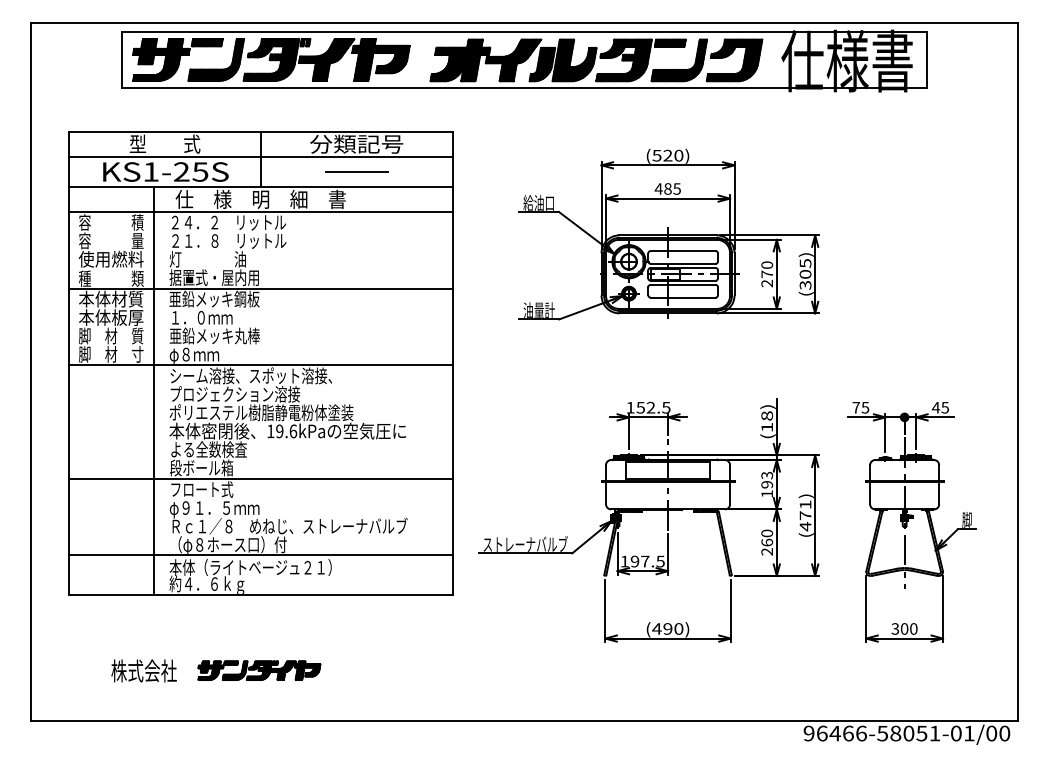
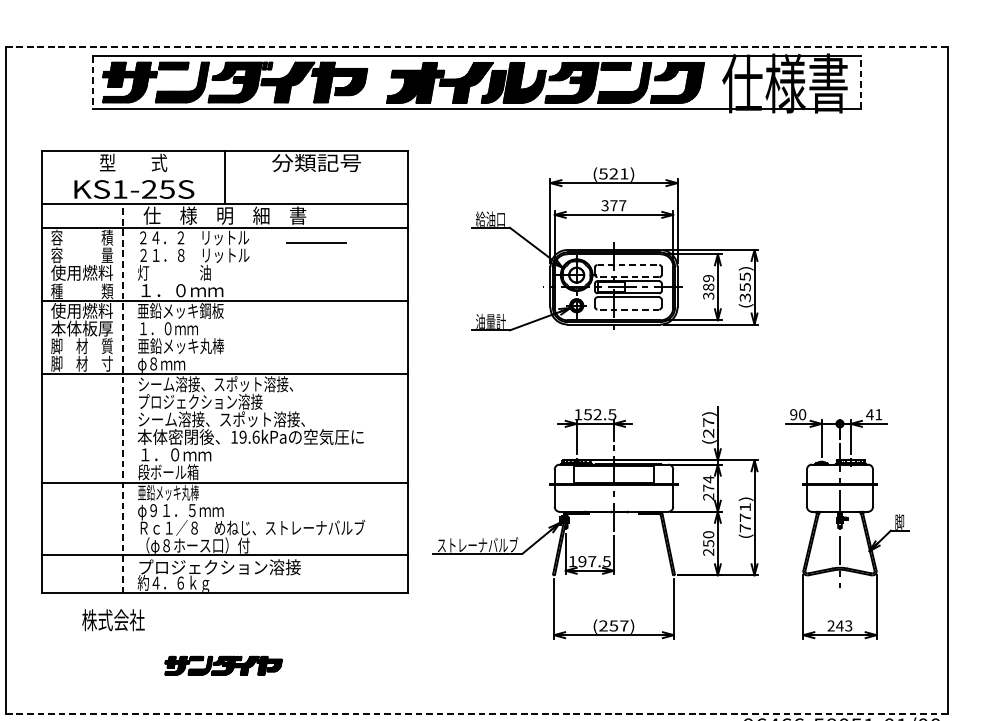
line: (524, 23) -> (476, 47), solid -> dashed
line: (122, 60) -> (92, 82), solid -> dashed
line: (926, 60) -> (860, 82), solid -> dashed
text: (678, 155) -> (623, 173), (520) -> (521)
line: (260, 156) -> (224, 174), removed
line: (356, 171) -> (316, 242), moved
text: (667, 188) -> (613, 205), 485 -> 377
line: (683, 251) -> (628, 265), solid -> dashed
line: (682, 263) -> (627, 276), solid -> dashed
text: (805, 273) -> (745, 286), (305) -> (355)
text: (767, 274) -> (708, 287), 270 -> 389
text: (214, 277) -> (180, 290), 据置式・屋内用 -> １．０ｍｍ
line: (682, 297) -> (627, 309), solid -> dashed
text: (111, 298) -> (82, 310), 本体材質 -> 使用燃料
line: (153, 391) -> (122, 399), solid -> dashed
text: (860, 407) -> (797, 414), 75 -> 90
text: (944, 407) -> (878, 414), 45 -> 41
text: (261, 412) -> (225, 419), ポリエステル樹脂静電粉体塗装 -> シーム溶接、スポット溶接、
text: (767, 421) -> (708, 427), (18) -> (27)
text: (208, 449) -> (175, 454), よる全数検査 -> １．０ｍｍ
text: (767, 484) -> (708, 487), 193 -> 274
text: (201, 489) -> (168, 492), フロート式 -> 亜鉛メッキ丸棒
text: (805, 526) -> (745, 528), (471) -> (771)
text: (767, 542) -> (708, 543), 260 -> 250
text: (254, 567) -> (218, 567), 本体（ライトベージュ２１） -> プロジェクション溶接
text: (667, 628) -> (613, 625), (490) -> (257)
text: (904, 628) -> (839, 625), 300 -> 243
text: (143, 670) -> (112, 619), moved
line: (524, 721) -> (476, 714), solid -> dashed

